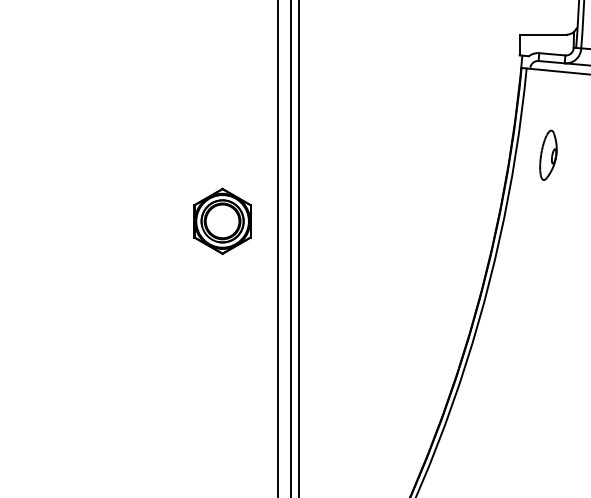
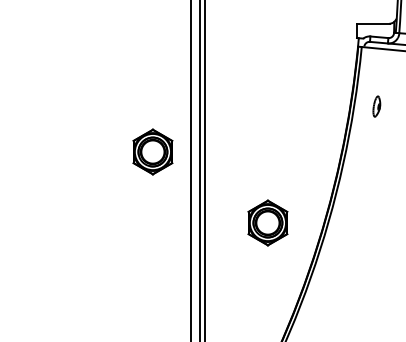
part: (548, 155) -> (376, 106), size x0.6
part: (389, 323) -> (267, 222), added

